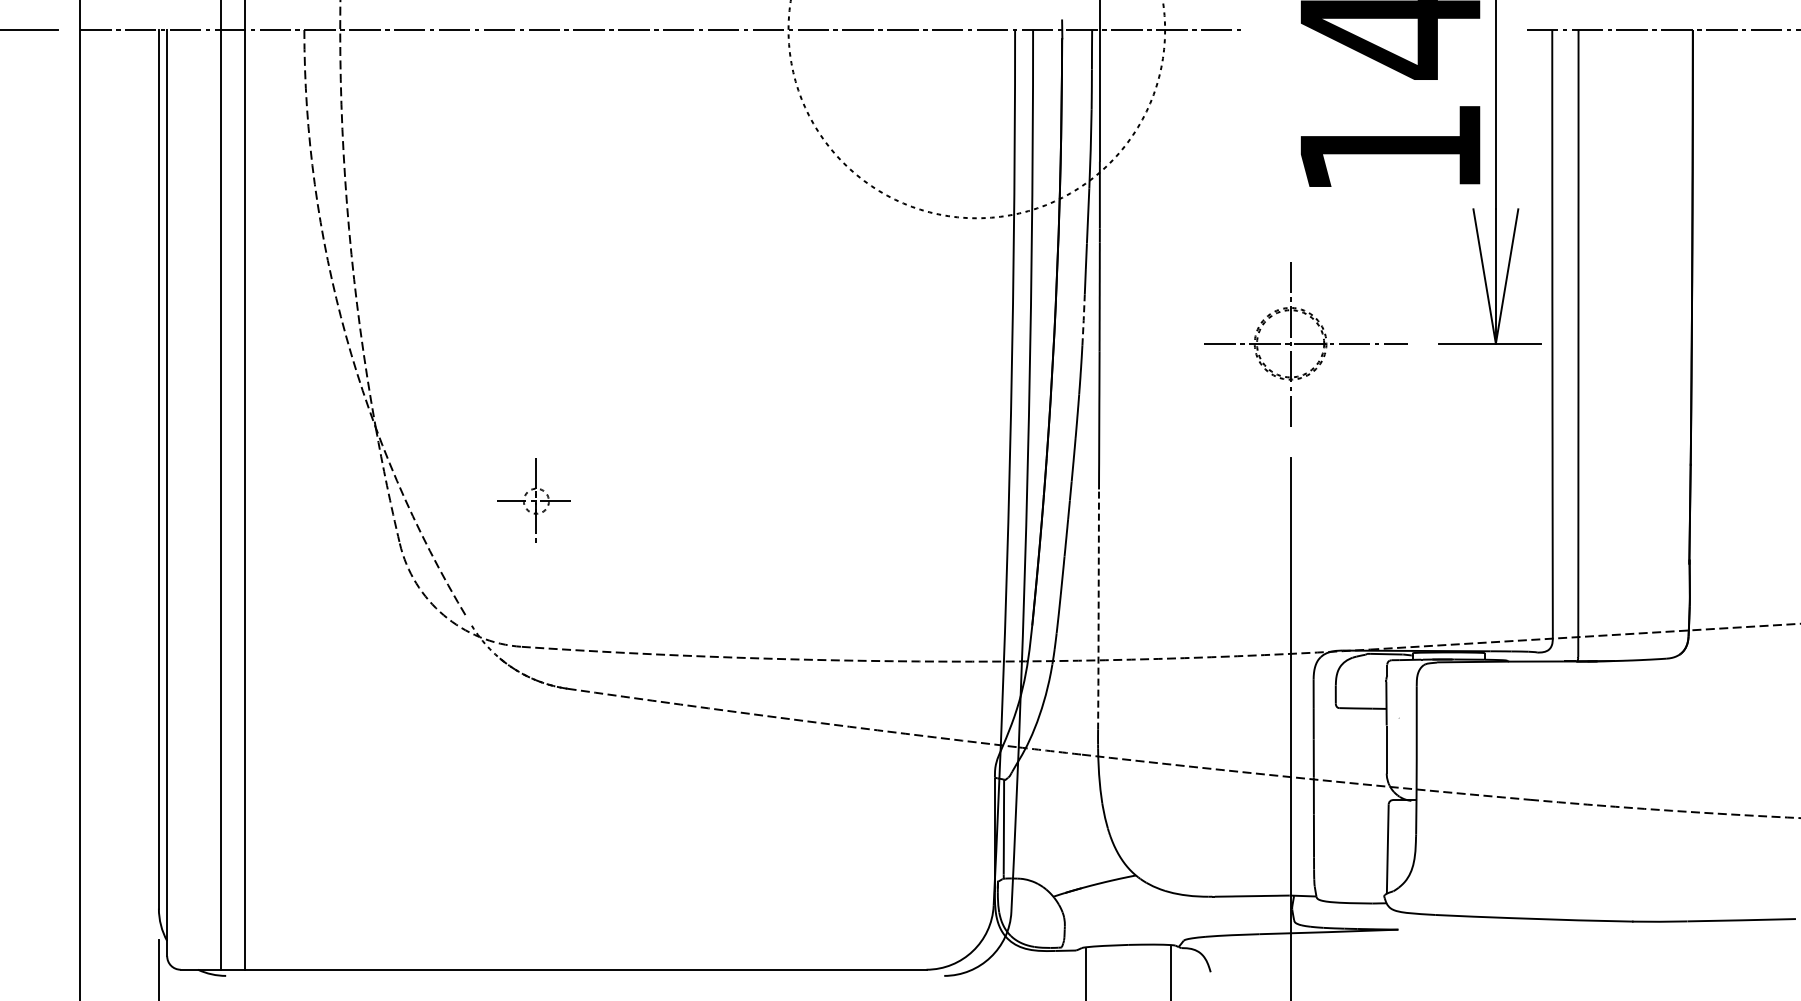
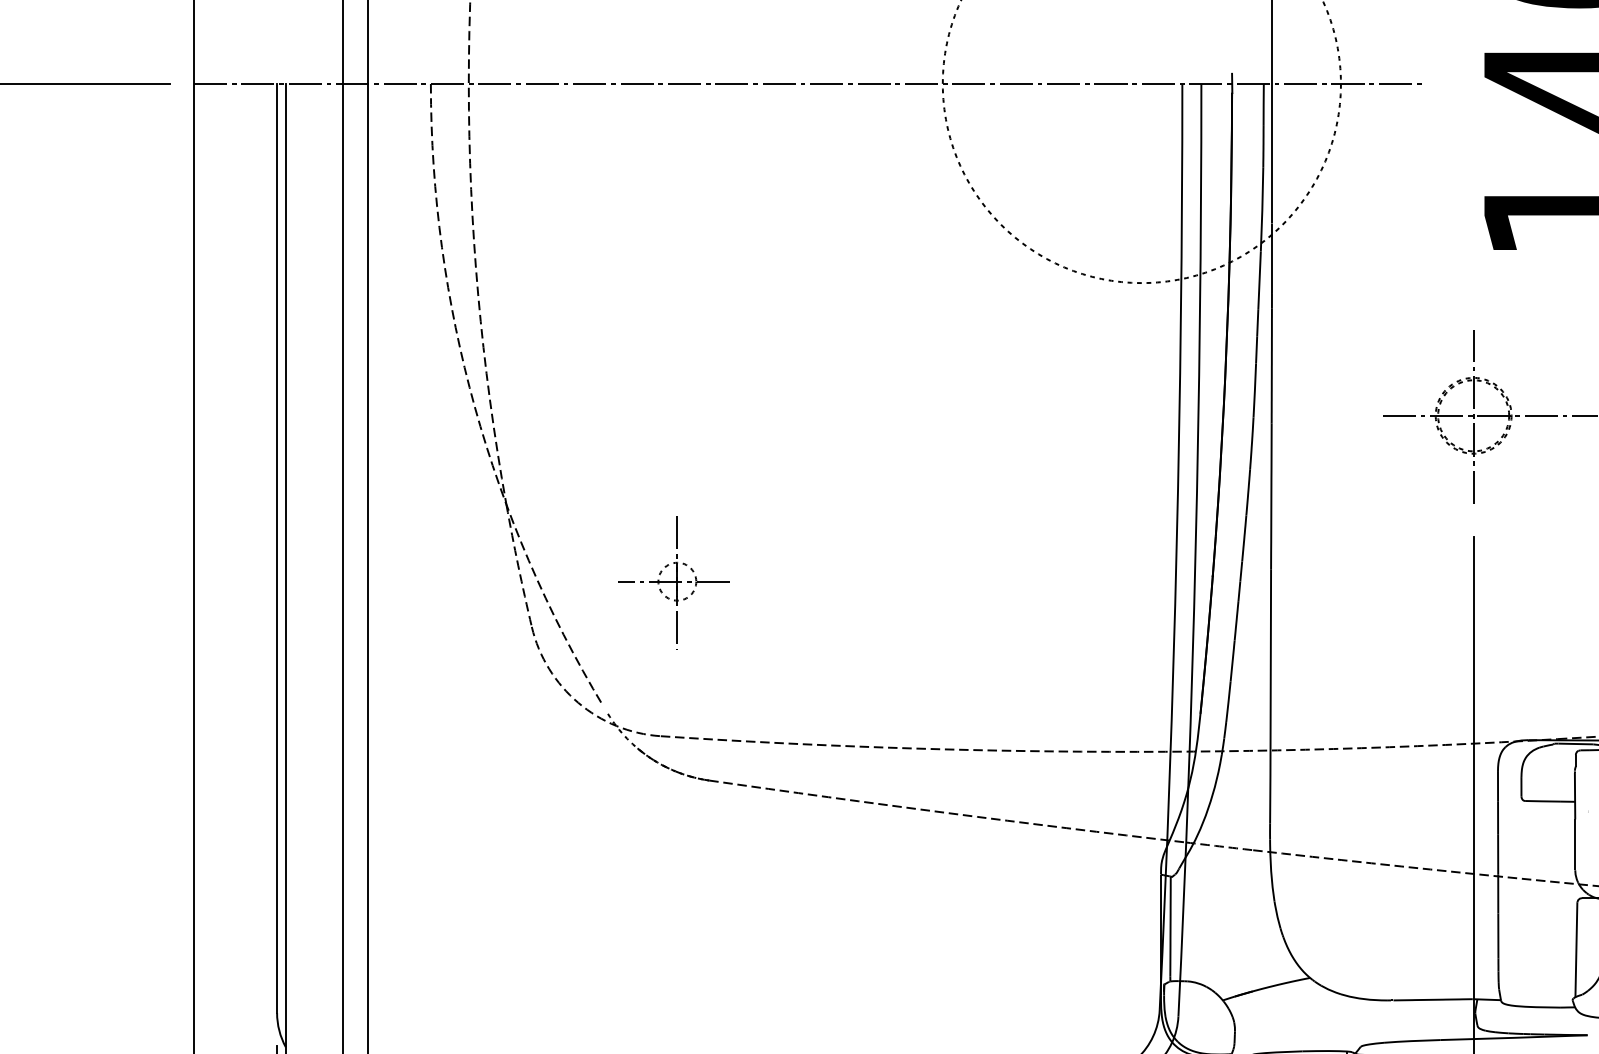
line: (1083, 320) -> (1254, 391), dashed -> solid
part: (533, 502) -> (673, 583), size x1.43
line: (1098, 610) -> (1270, 697), dashed -> solid

